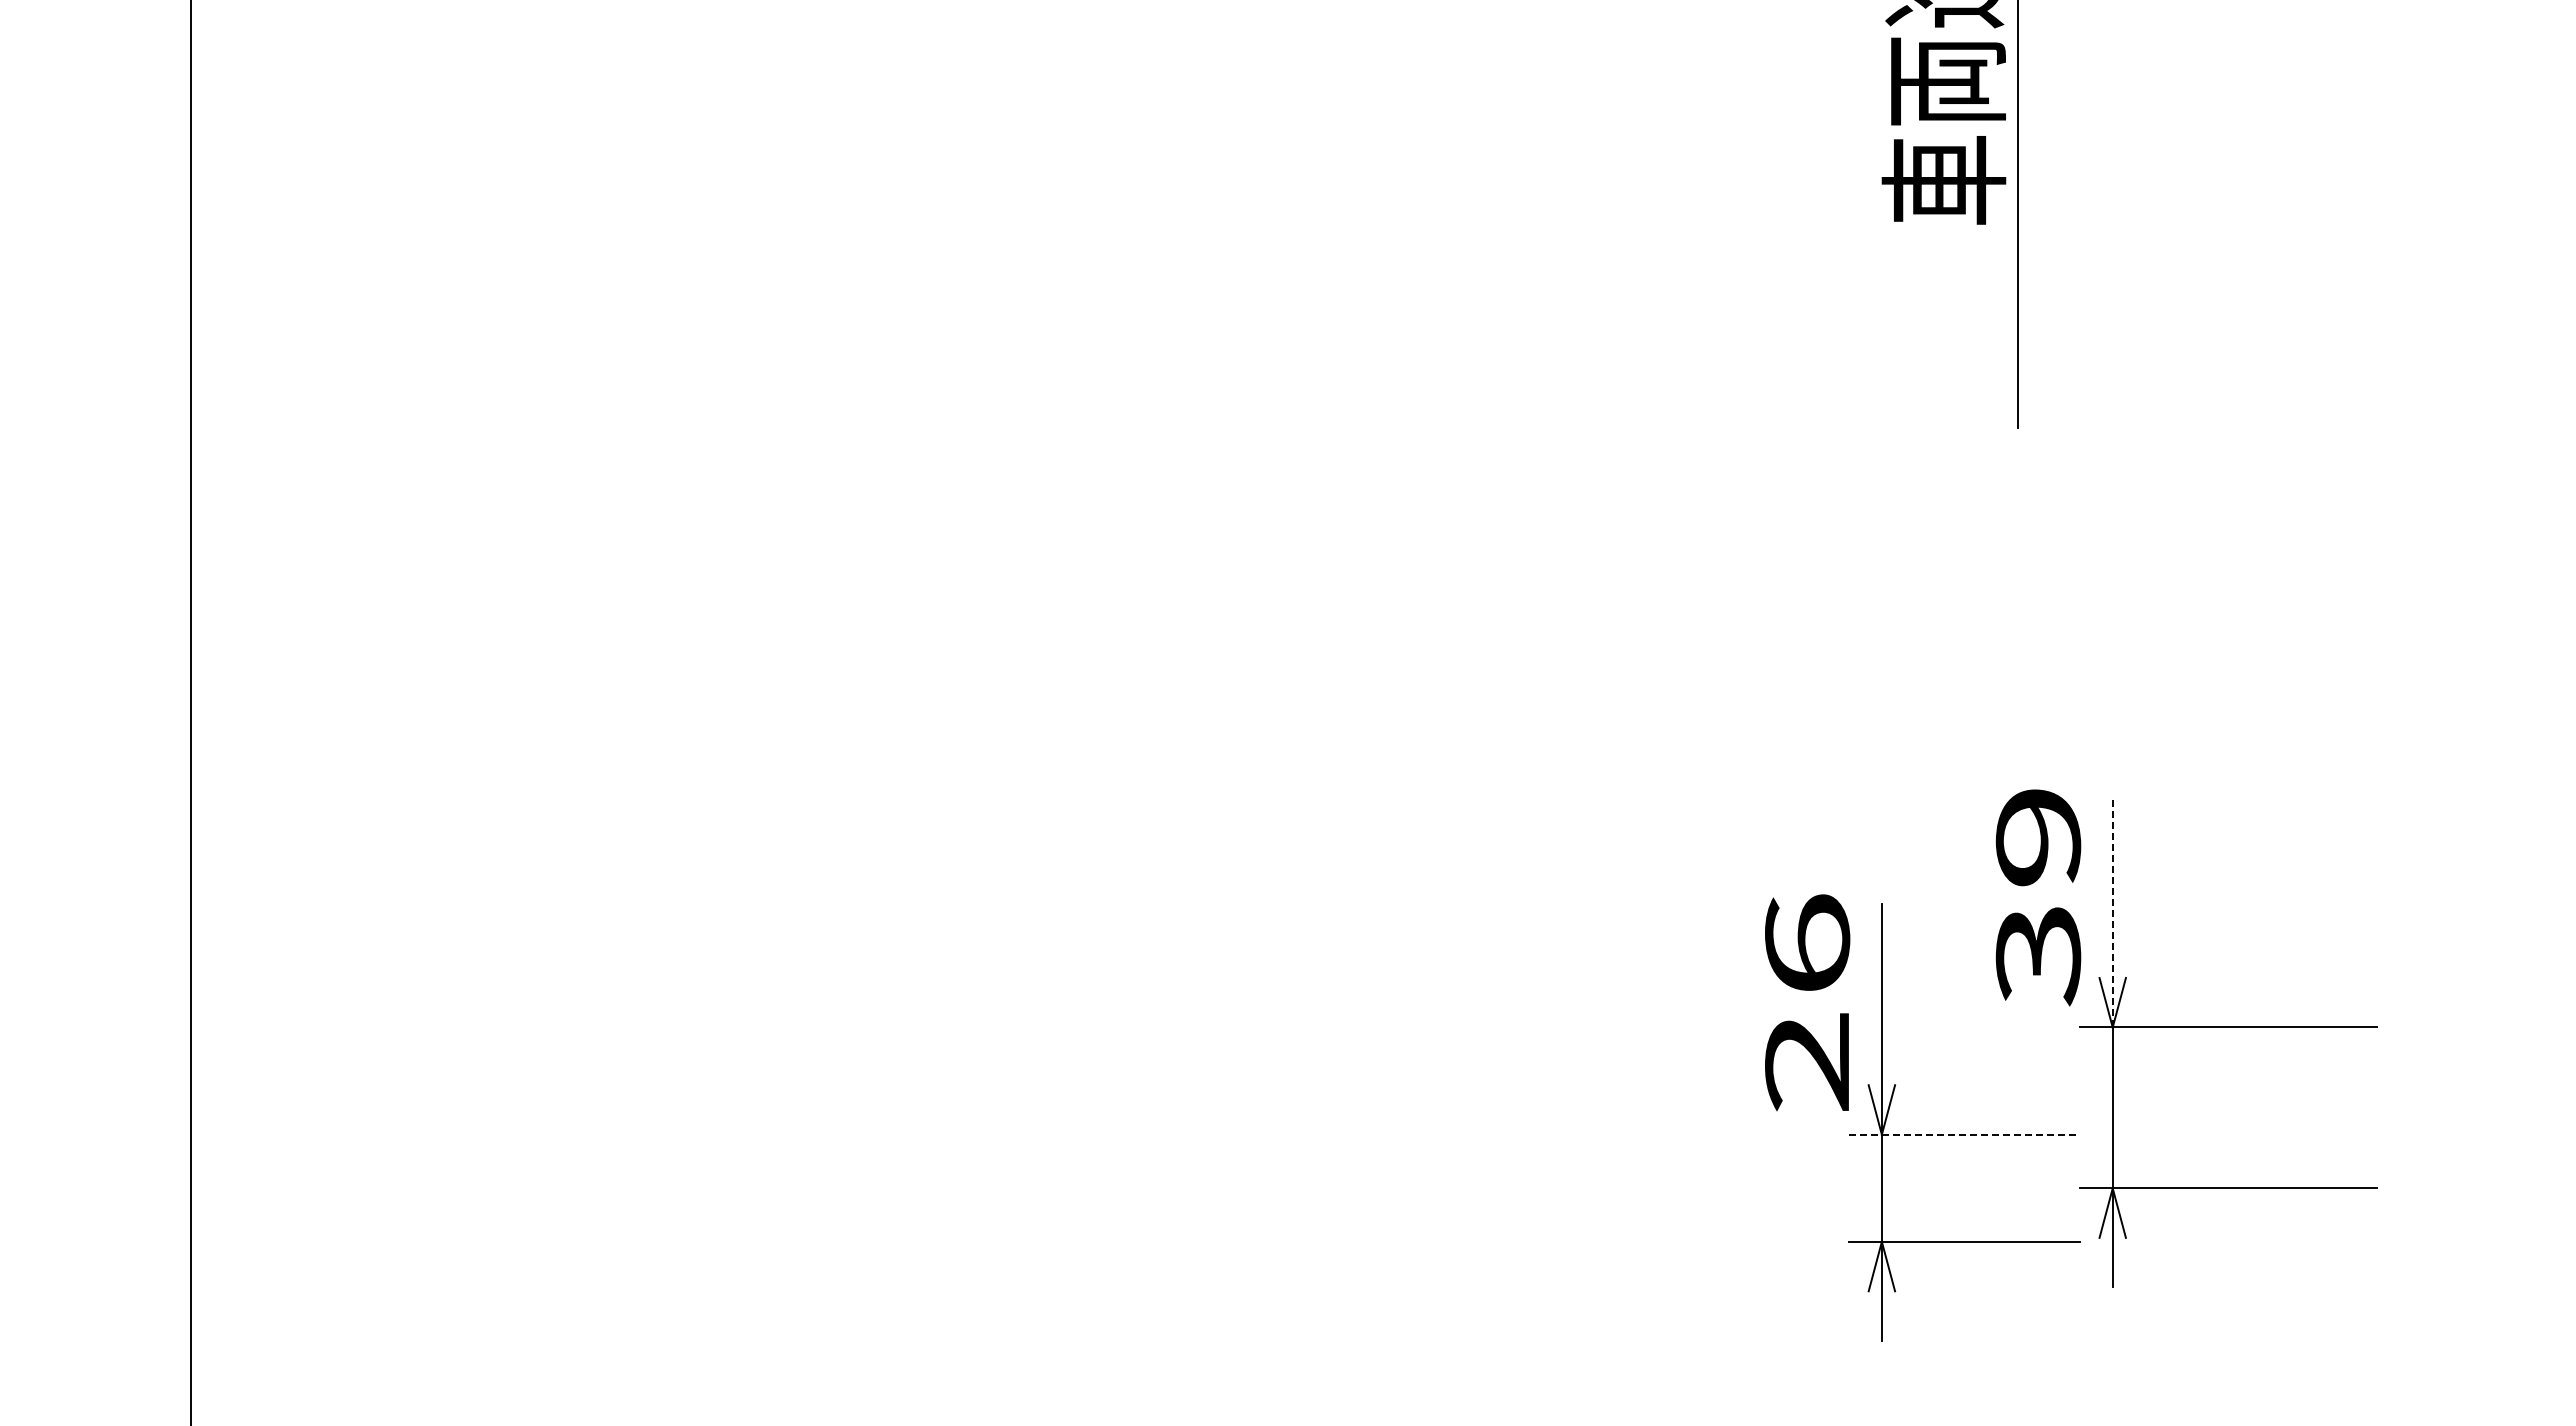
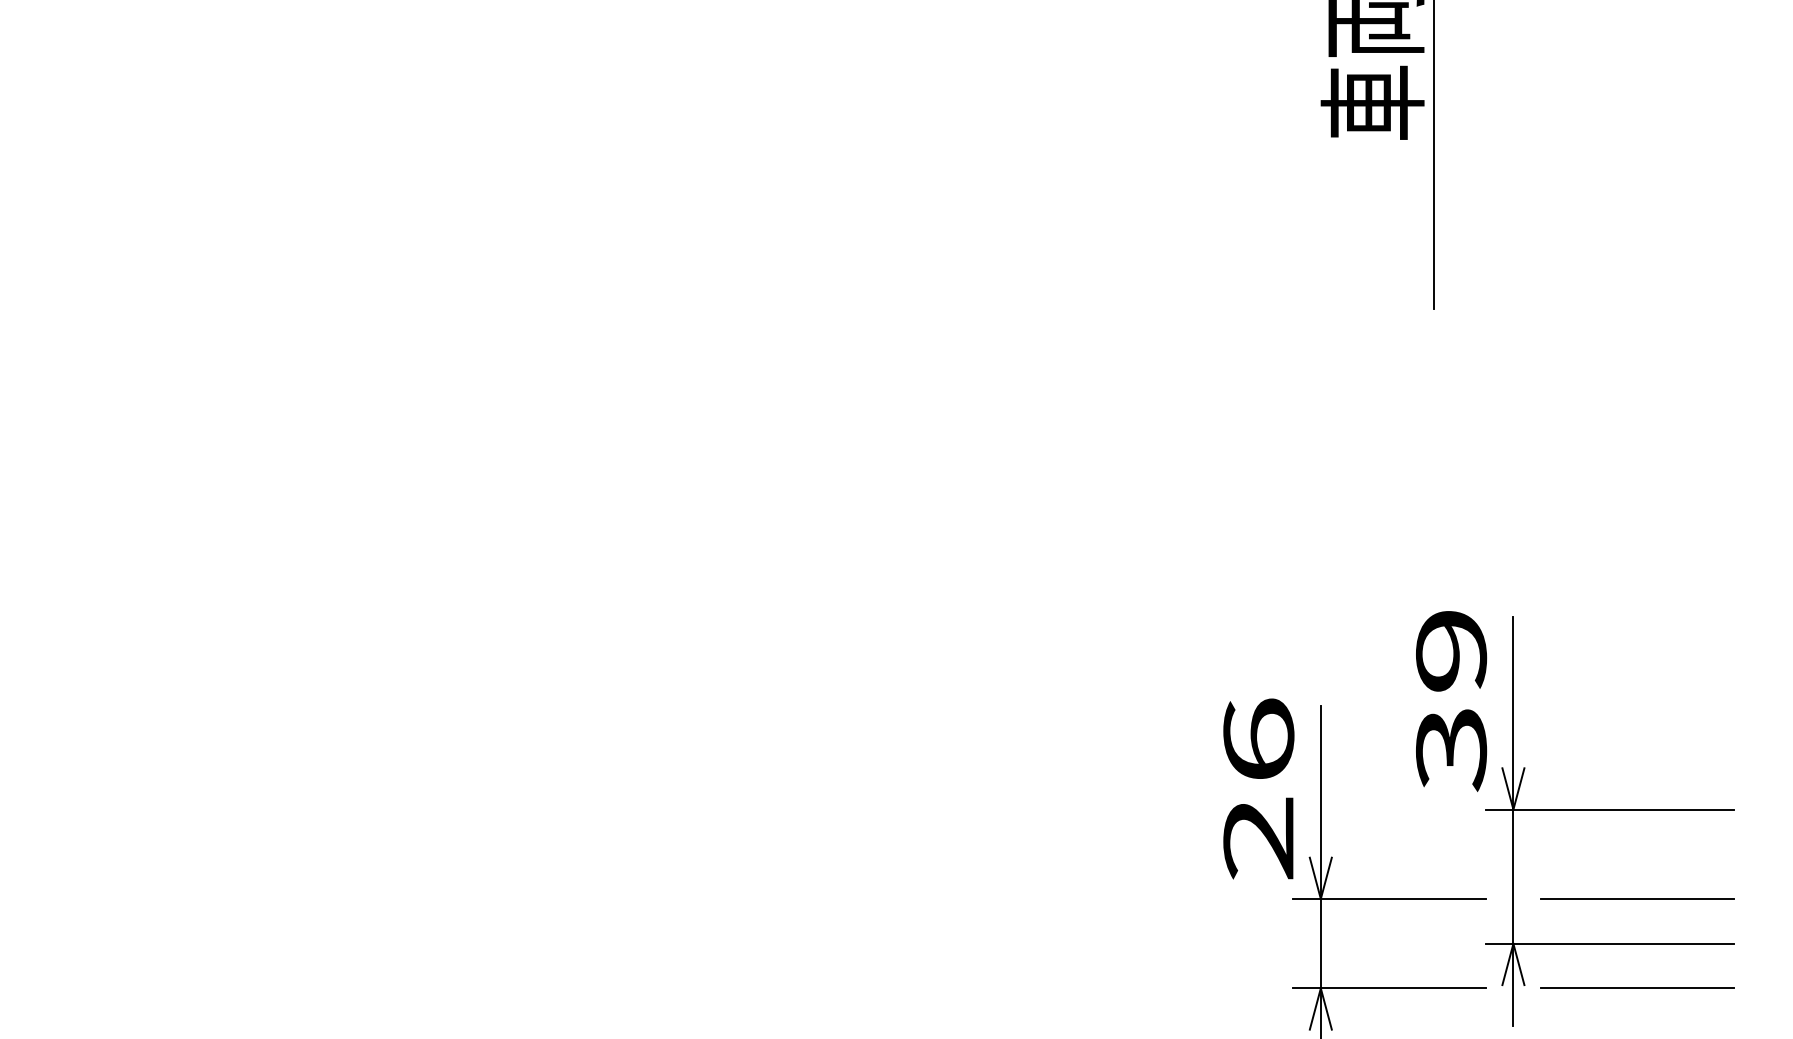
line: (2112, 911) -> (1513, 712), dashed -> solid
line: (1964, 1134) -> (1389, 898), dashed -> solid
line: (2261, 1134) -> (1637, 898), added
line: (2261, 1241) -> (1637, 988), added

